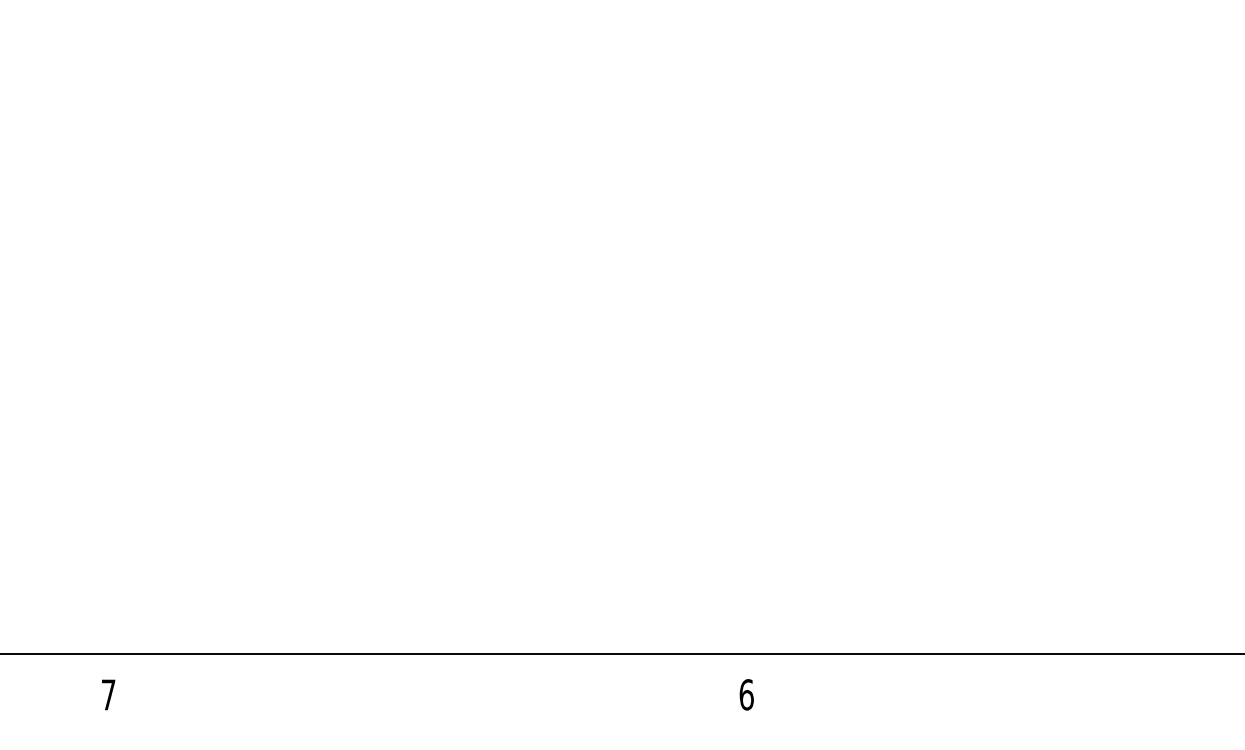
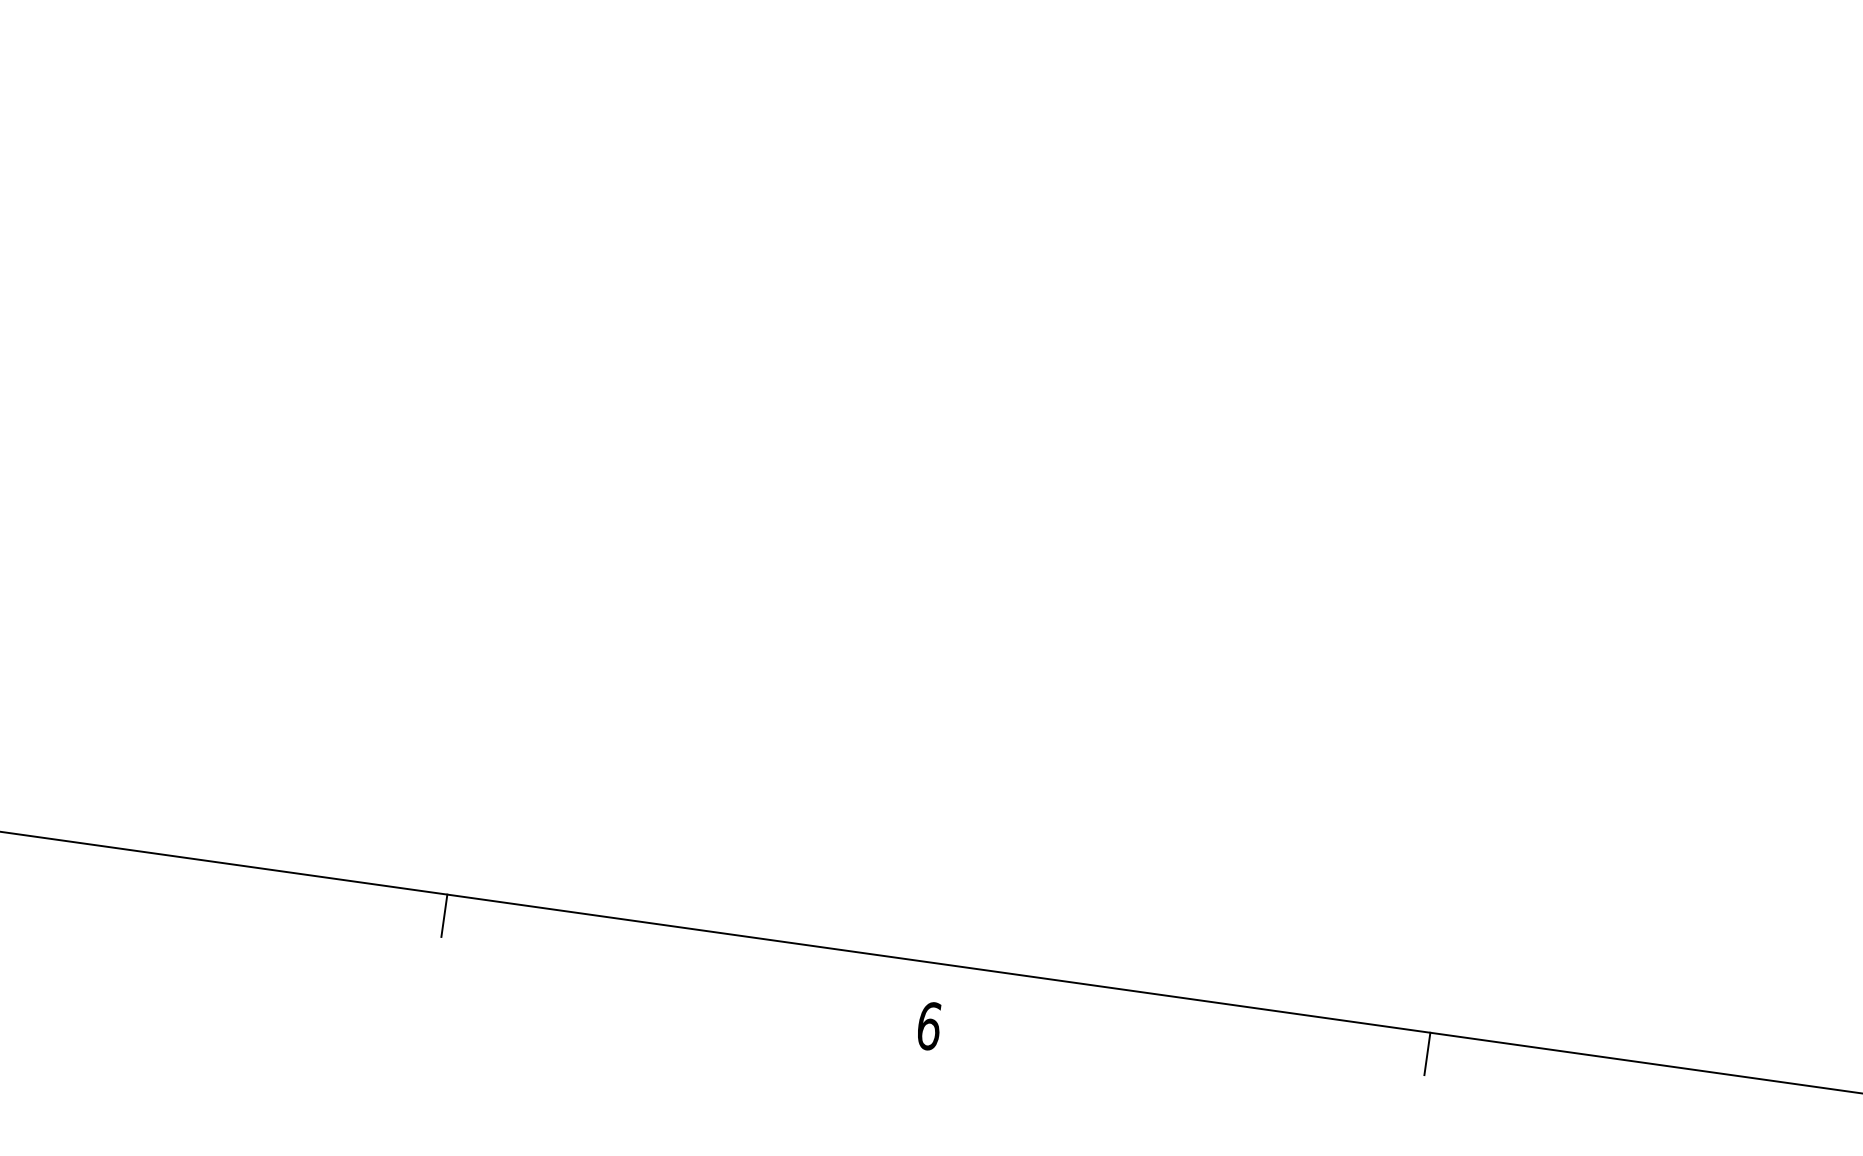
line: (426, 667) -> (443, 915), added
line: (1067, 667) -> (1427, 1053), added

